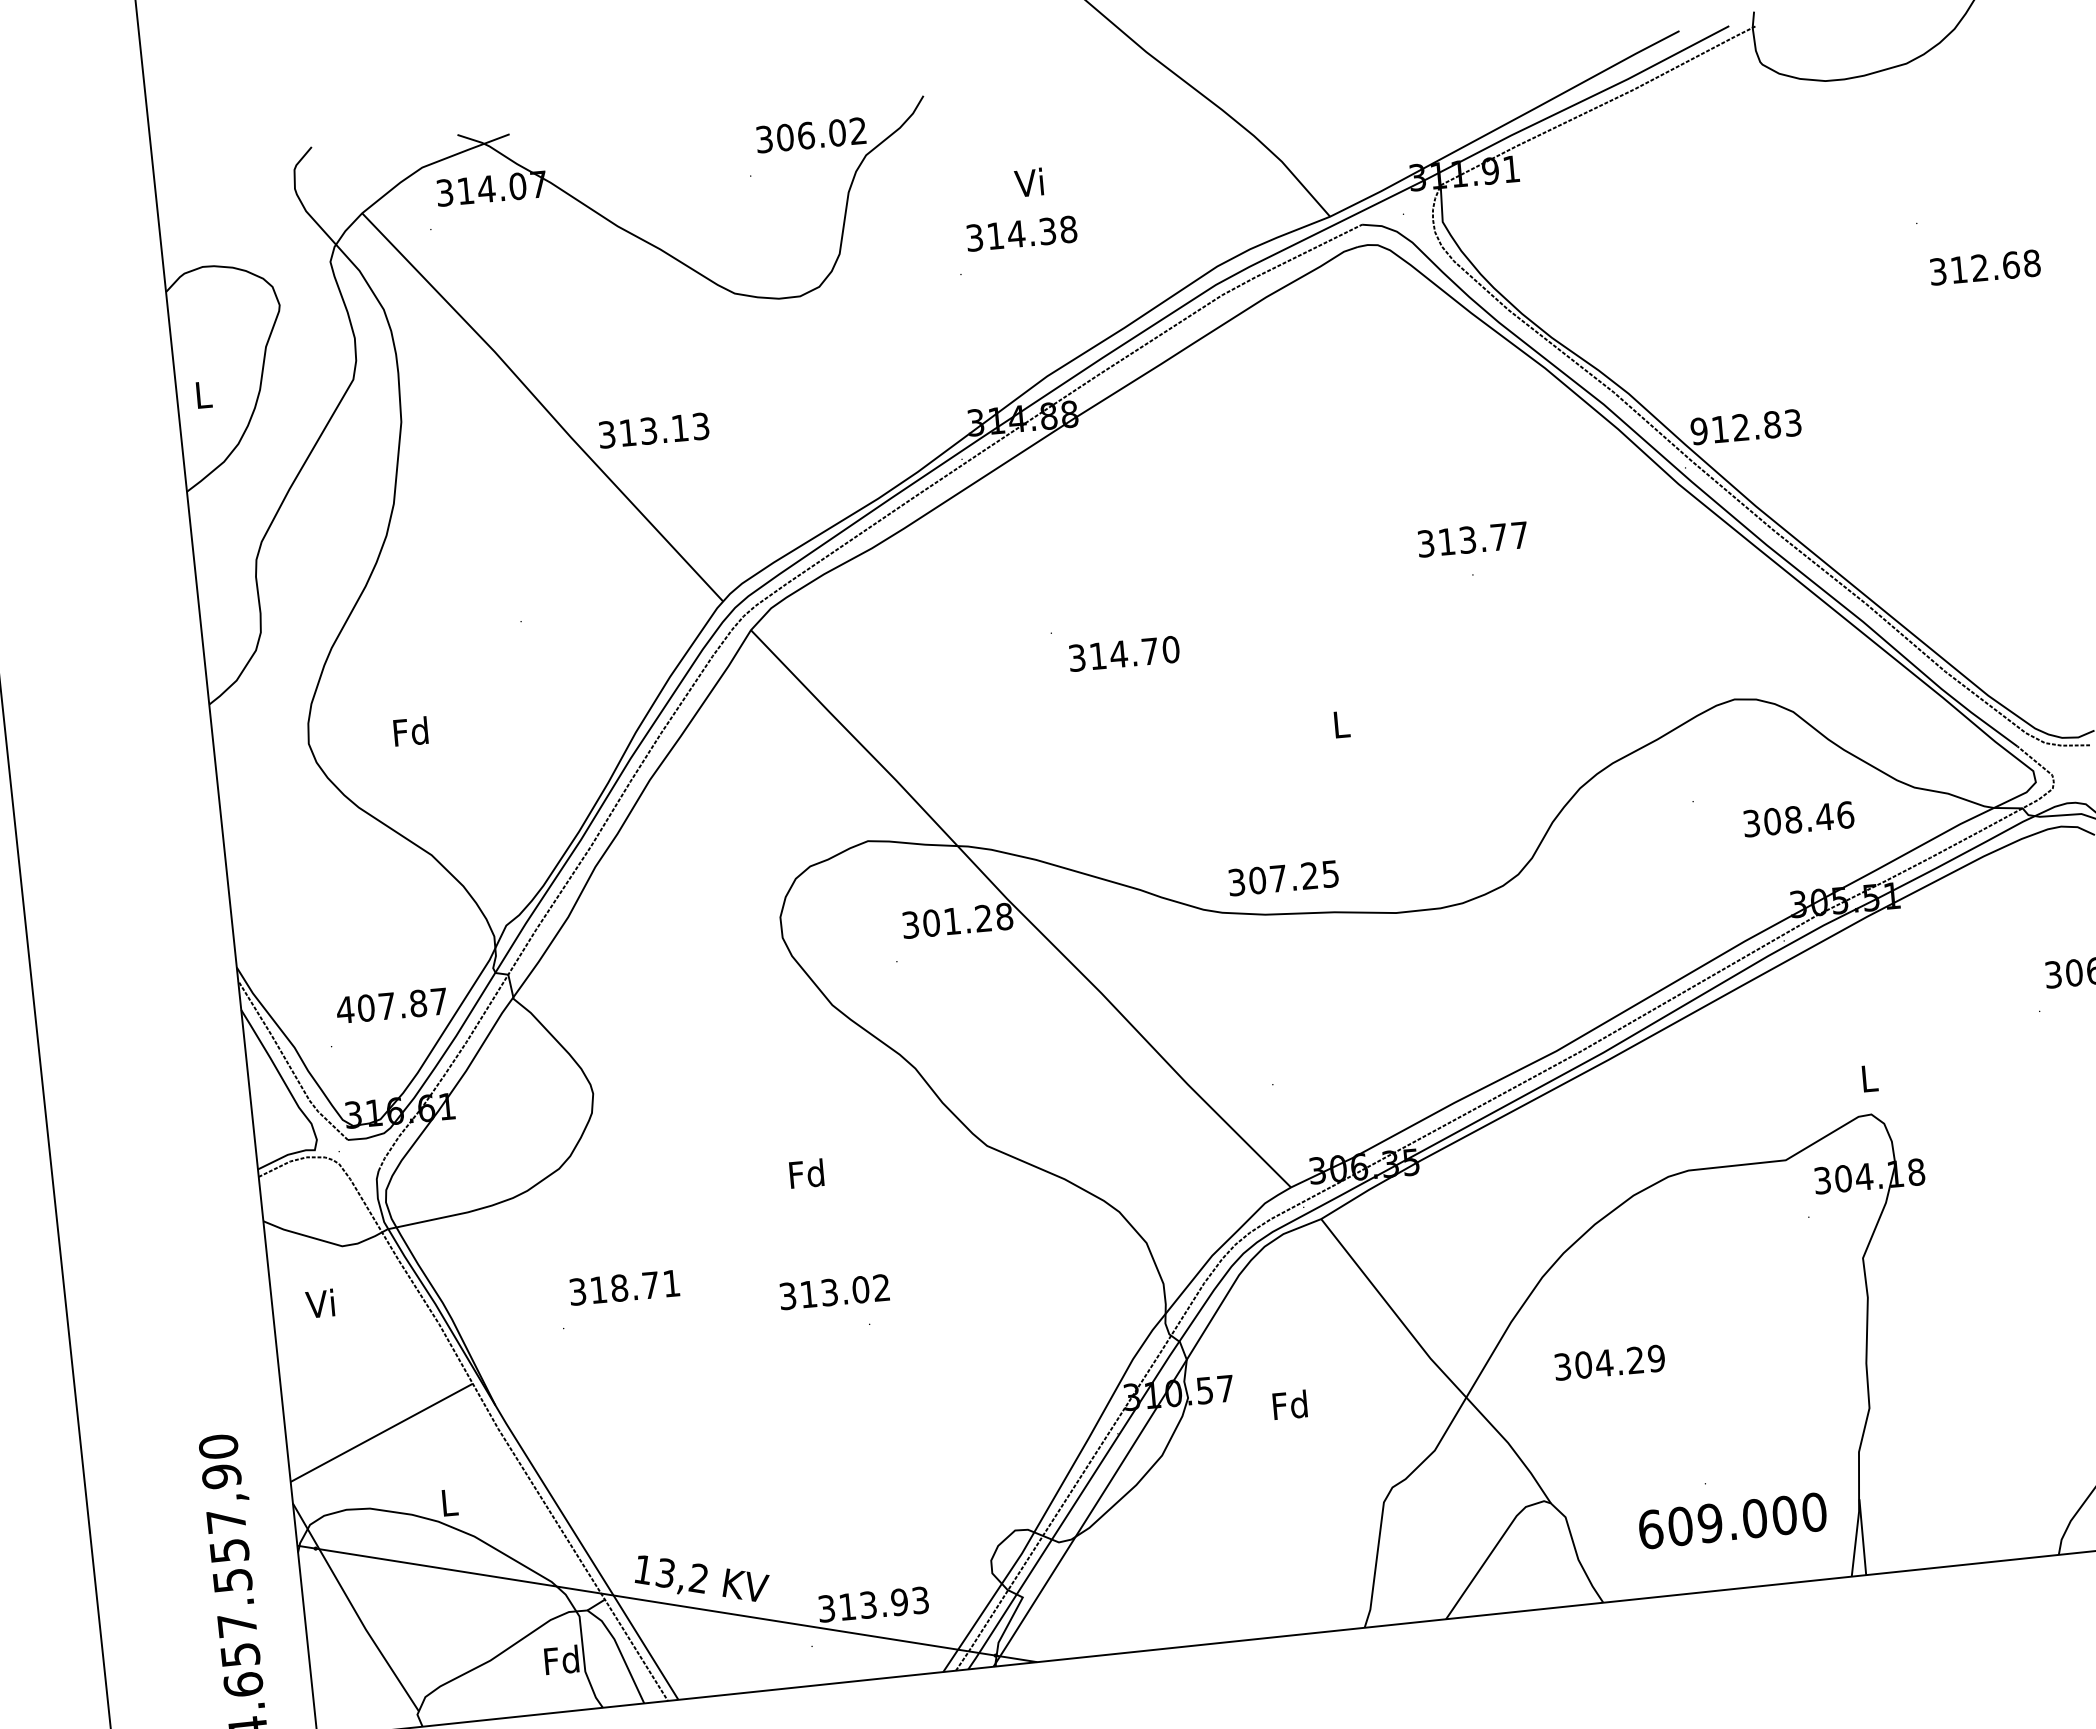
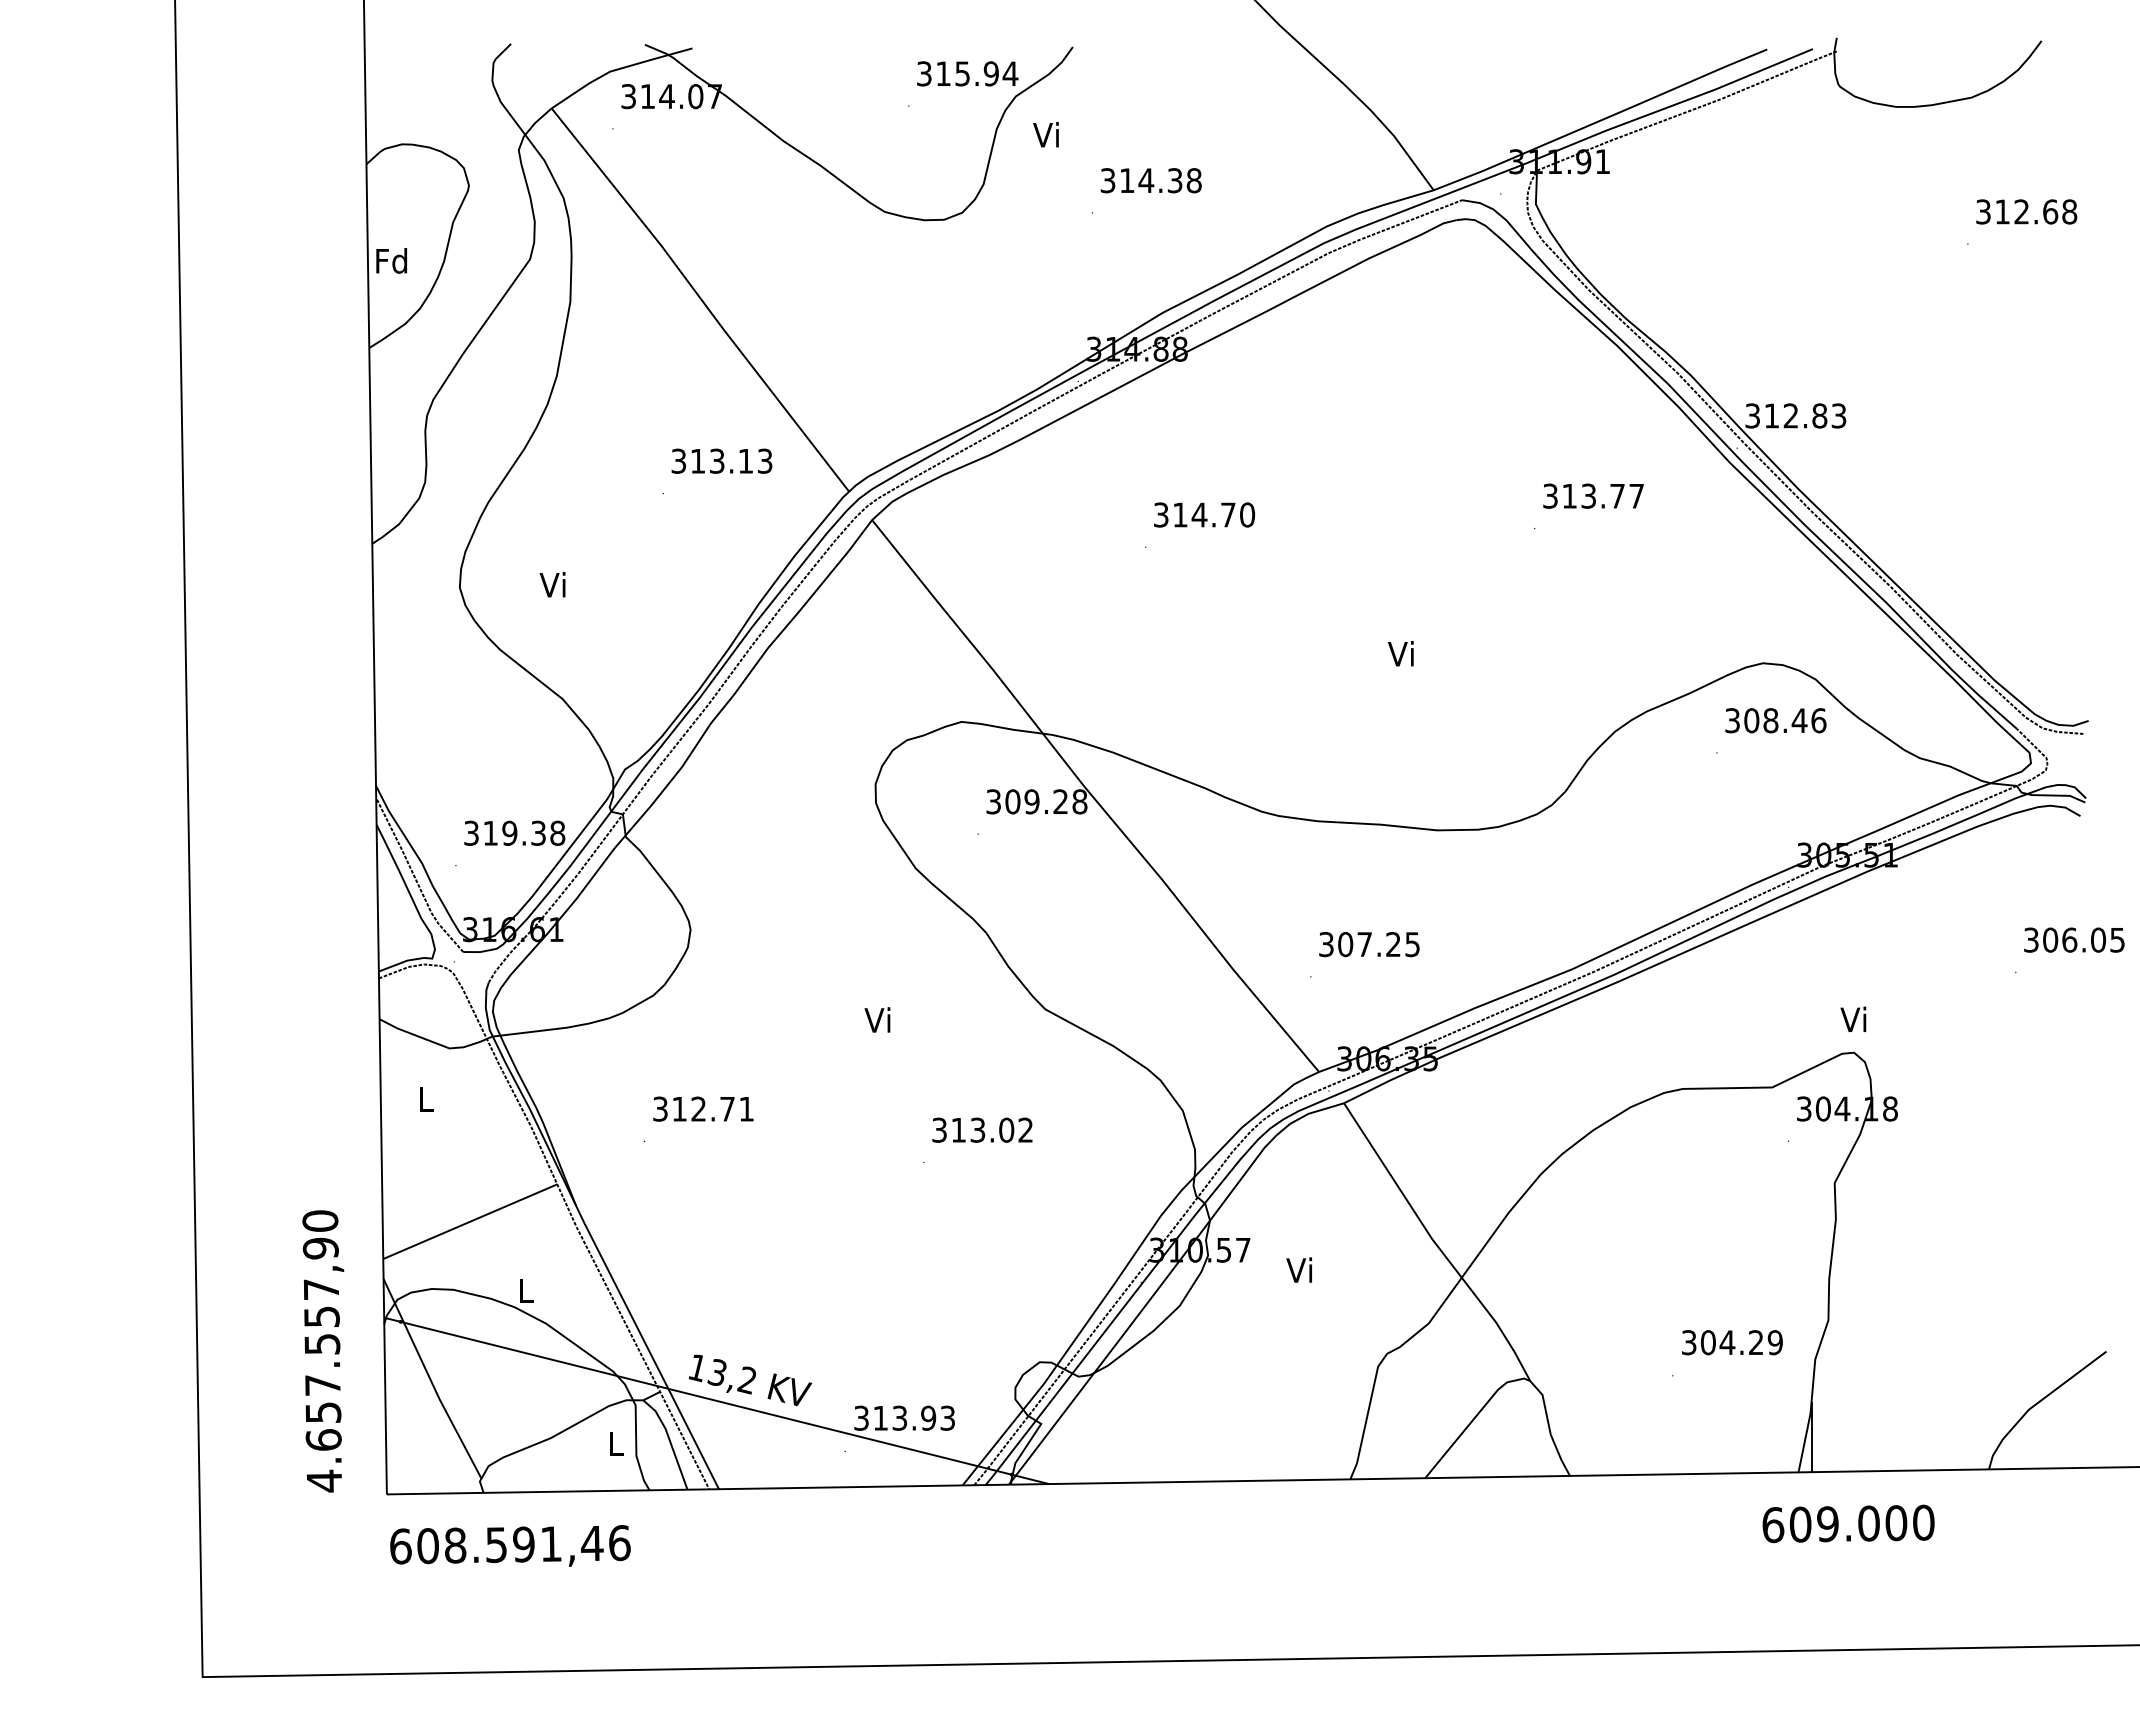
text: (822, 133) -> (977, 73), 306.02 -> 315.94
text: (1028, 182) -> (1045, 134), moved
text: (1984, 267) -> (2026, 211), moved
text: (202, 394) -> (391, 260), L -> Fd
text: (653, 429) -> (721, 460), moved
text: (1698, 430) -> (1752, 415), 912.83 -> 312.83
text: (1472, 538) -> (1593, 495), moved
text: (1124, 653) -> (1204, 514), moved
text: (1338, 724) -> (1400, 653), L -> Vi
text: (410, 731) -> (553, 584), Fd -> Vi
text: (1798, 819) -> (1775, 720), moved
text: (1283, 878) -> (1369, 944), moved
text: (951, 920) -> (1031, 801), 301.28 -> 309.28
text: (392, 1004) -> (514, 832), 407.87 -> 319.38
text: (1867, 1077) -> (1853, 1018), L -> Vi
text: (806, 1173) -> (878, 1019), Fd -> Vi
text: (619, 1287) -> (698, 1108), 318.71 -> 312.71
text: (834, 1291) -> (982, 1129), moved
text: (319, 1303) -> (424, 1098), Vi -> L
text: (1609, 1362) -> (1732, 1342), moved
text: (1290, 1405) -> (1300, 1270), Fd -> Vi
text: (1732, 1520) -> (1848, 1523), moved
text: (561, 1660) -> (615, 1443), Fd -> L

